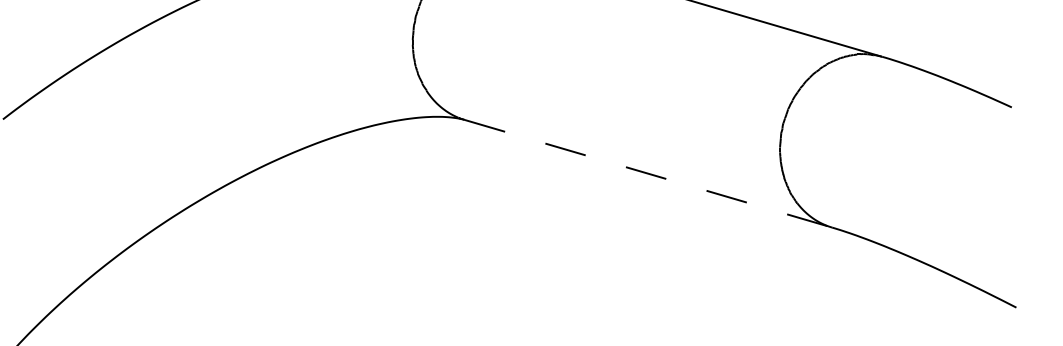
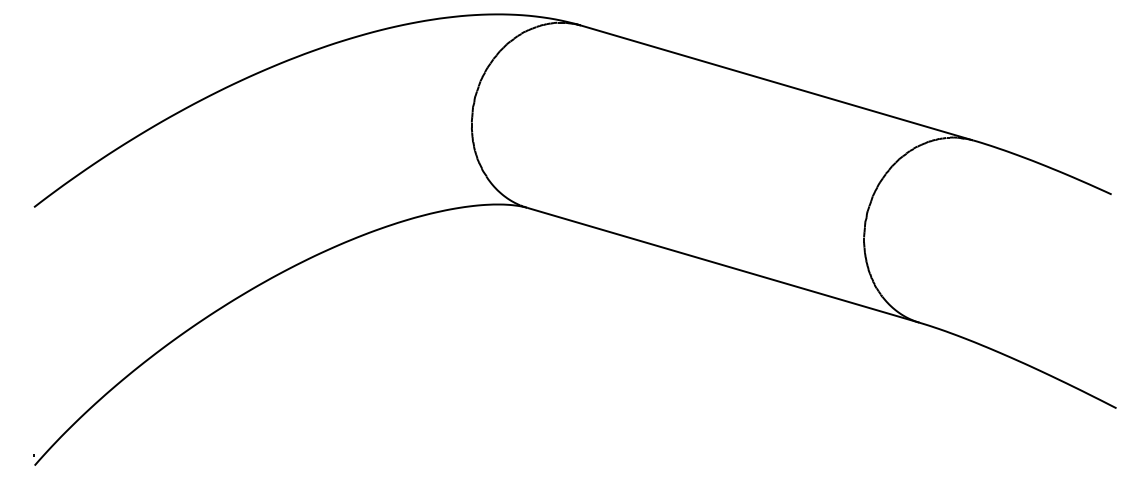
line: (649, 173) -> (724, 265), dashed -> solid

